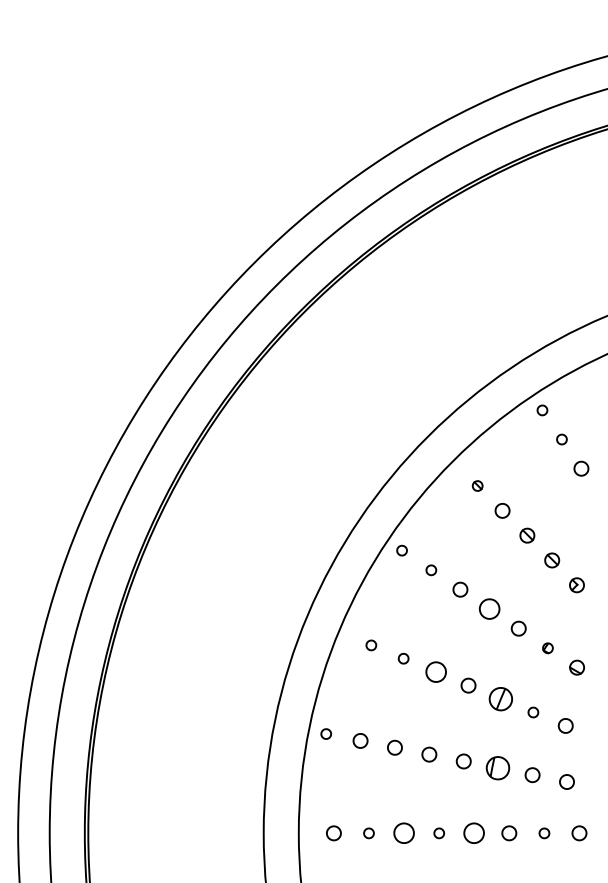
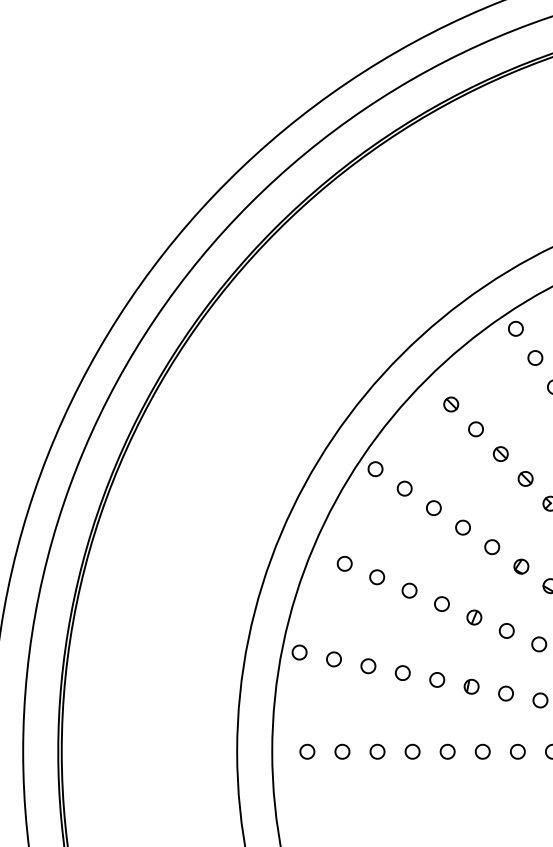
part: (542, 410) -> (515, 328), size x1.43
part: (561, 439) -> (534, 357), size x1.43
part: (477, 485) -> (450, 403), size x1.43
part: (401, 550) -> (374, 468), size x1.43
part: (431, 570) -> (404, 488), size x1.43
part: (489, 609) -> (462, 527), size x0.71
part: (371, 645) -> (344, 563), size x1.43
part: (547, 648) -> (520, 566), size x1.43
part: (403, 658) -> (376, 576), size x1.43
part: (435, 672) -> (408, 590), size x0.71
part: (500, 698) -> (473, 616), size x0.62
part: (533, 712) -> (506, 630), size x1.43
part: (326, 733) -> (299, 651), size x1.43
part: (498, 768) -> (471, 686), size x0.62
part: (368, 833) -> (341, 751), size x1.43
part: (403, 833) -> (376, 751), size x0.71
part: (439, 833) -> (412, 751), size x1.43
part: (474, 833) -> (447, 751), size x0.71
part: (544, 833) -> (517, 751), size x1.43

